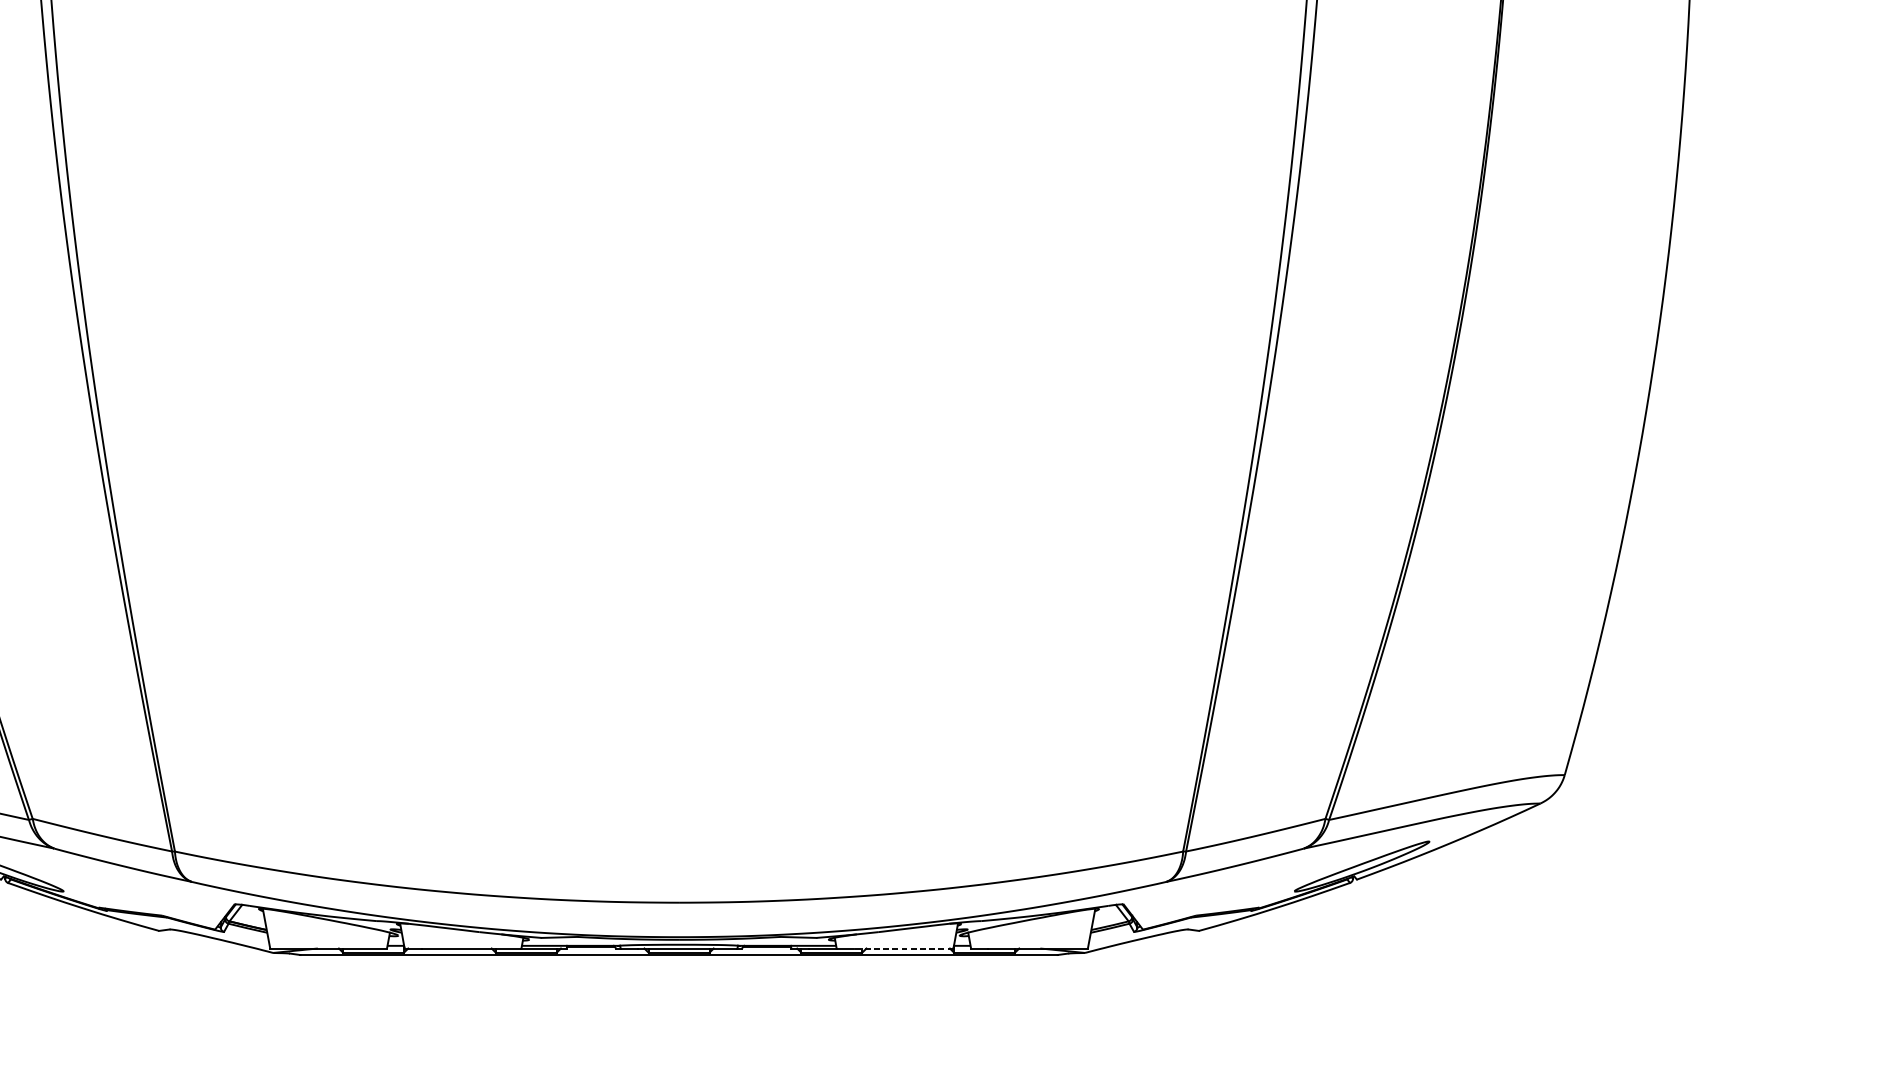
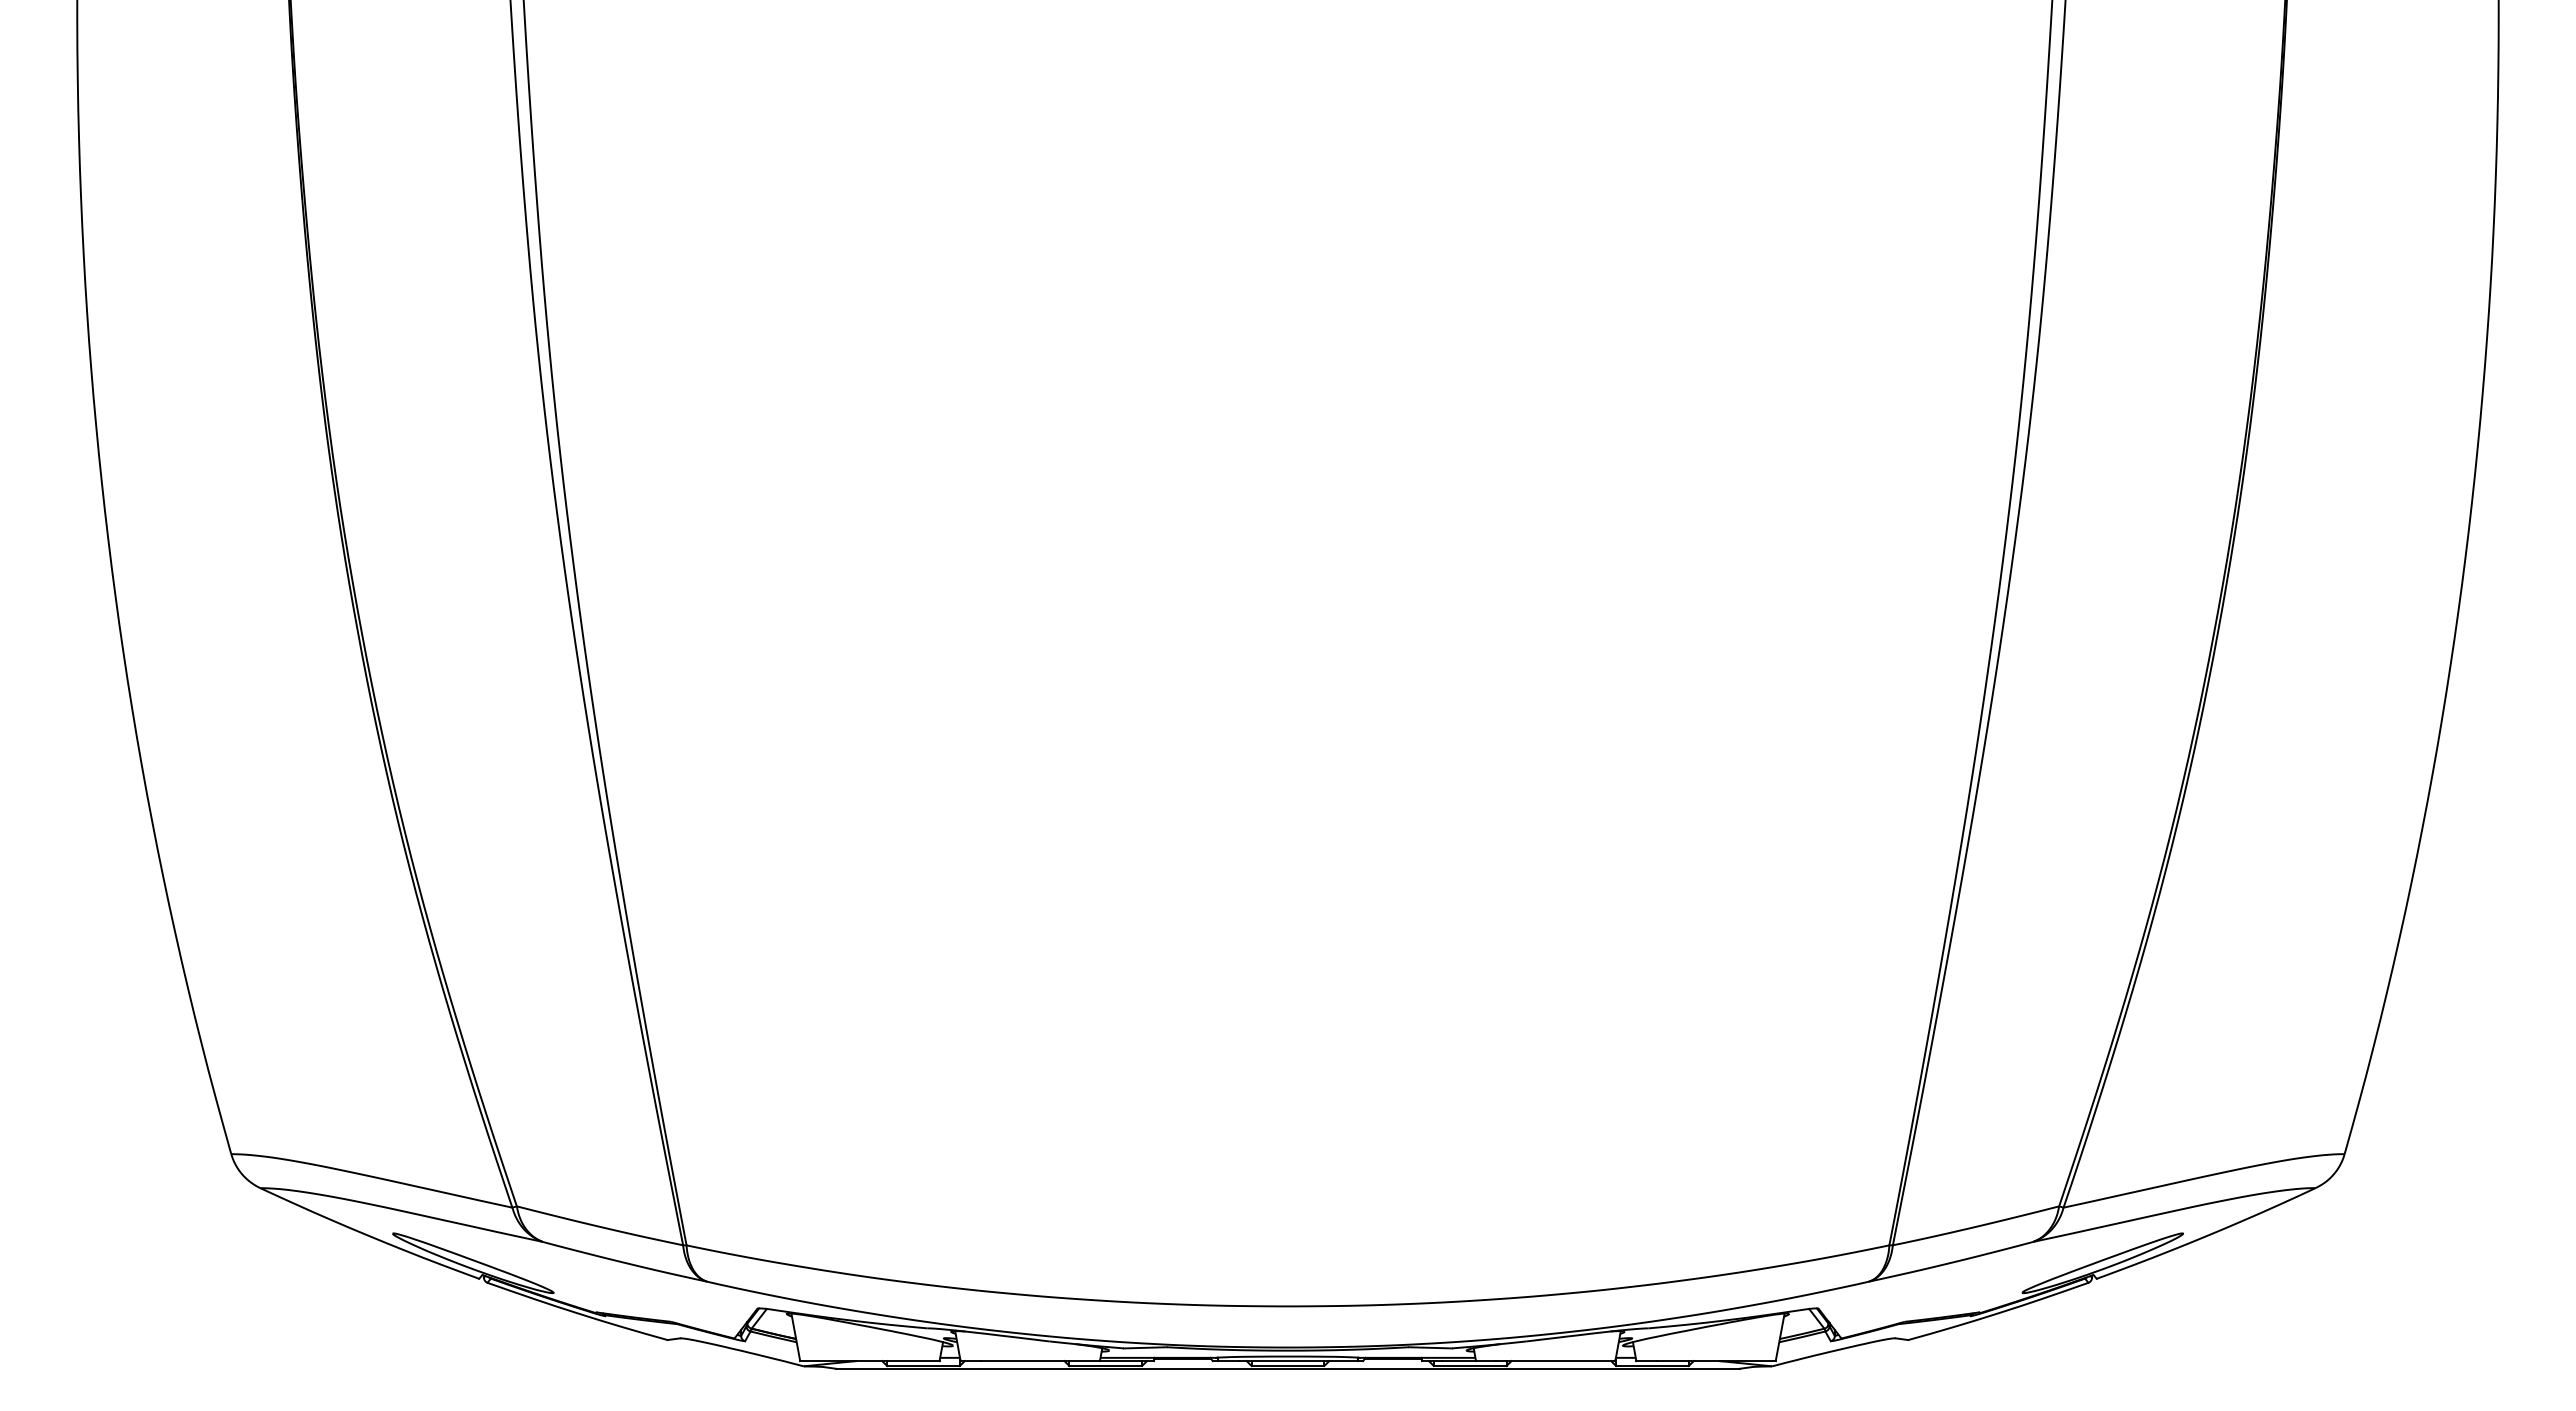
line: (903, 948) -> (1555, 1361), dashed -> solid

